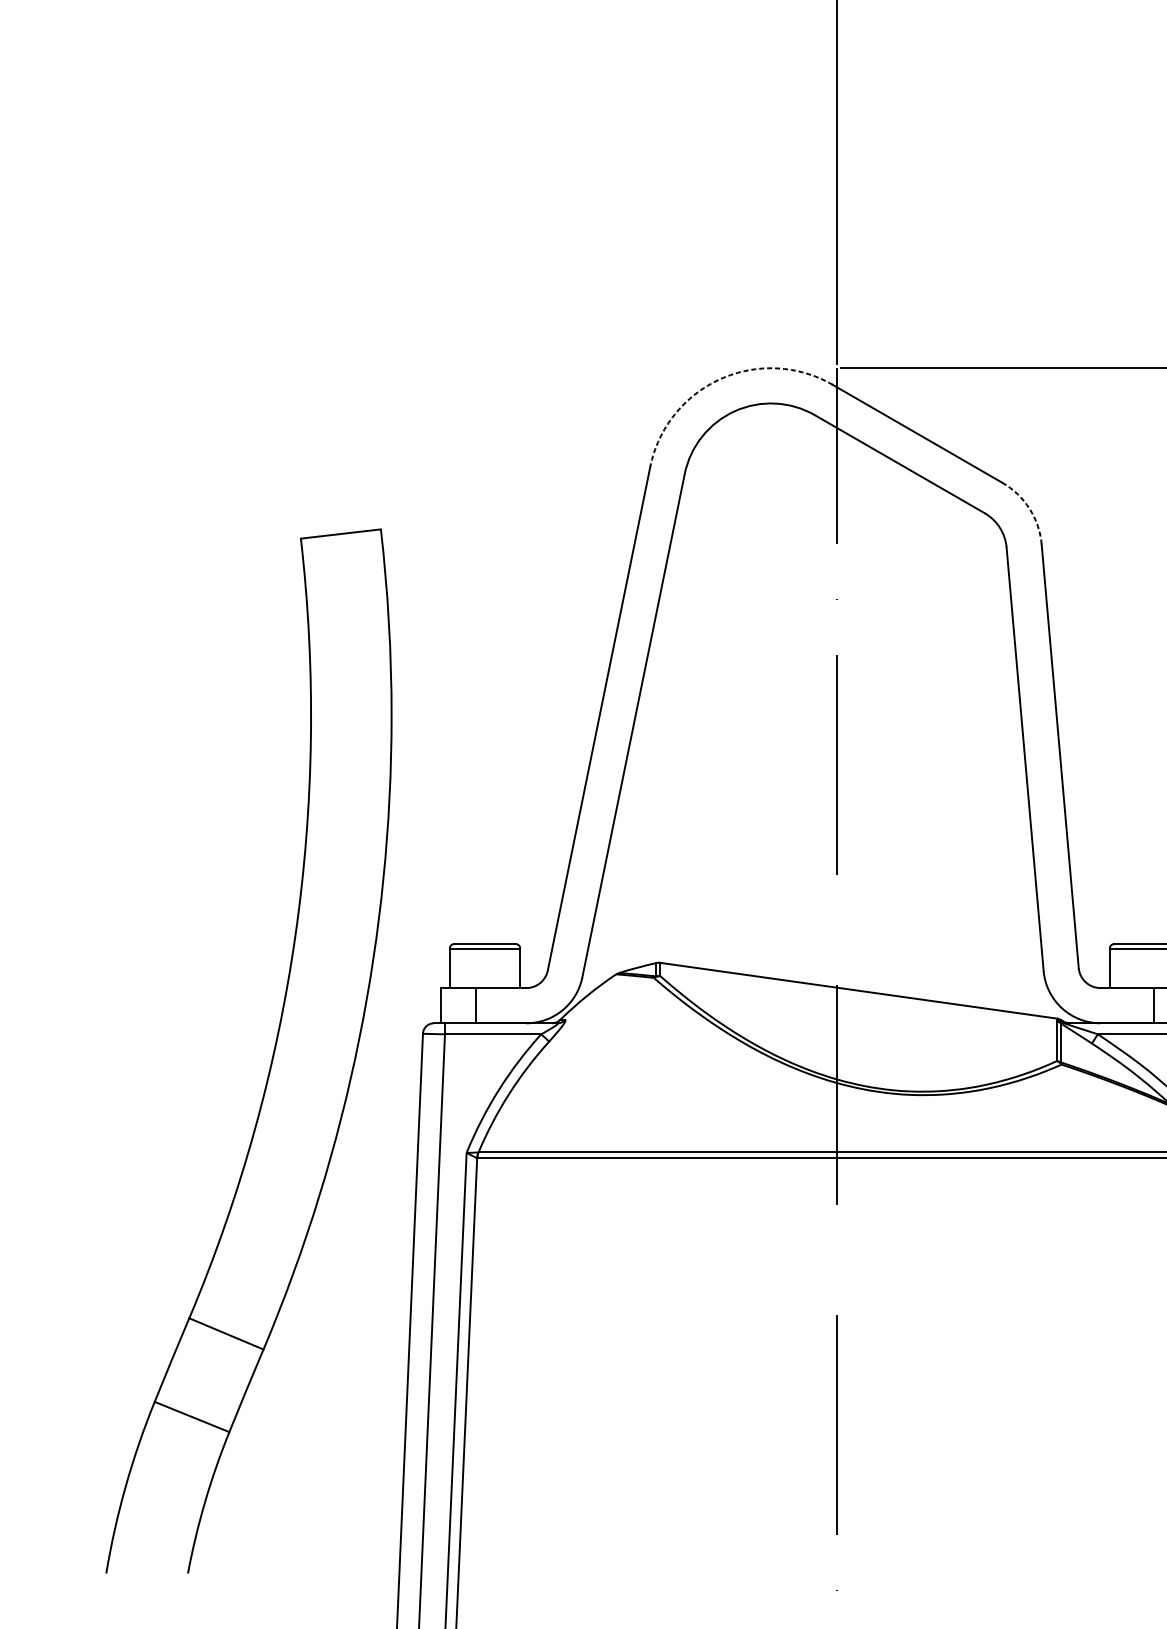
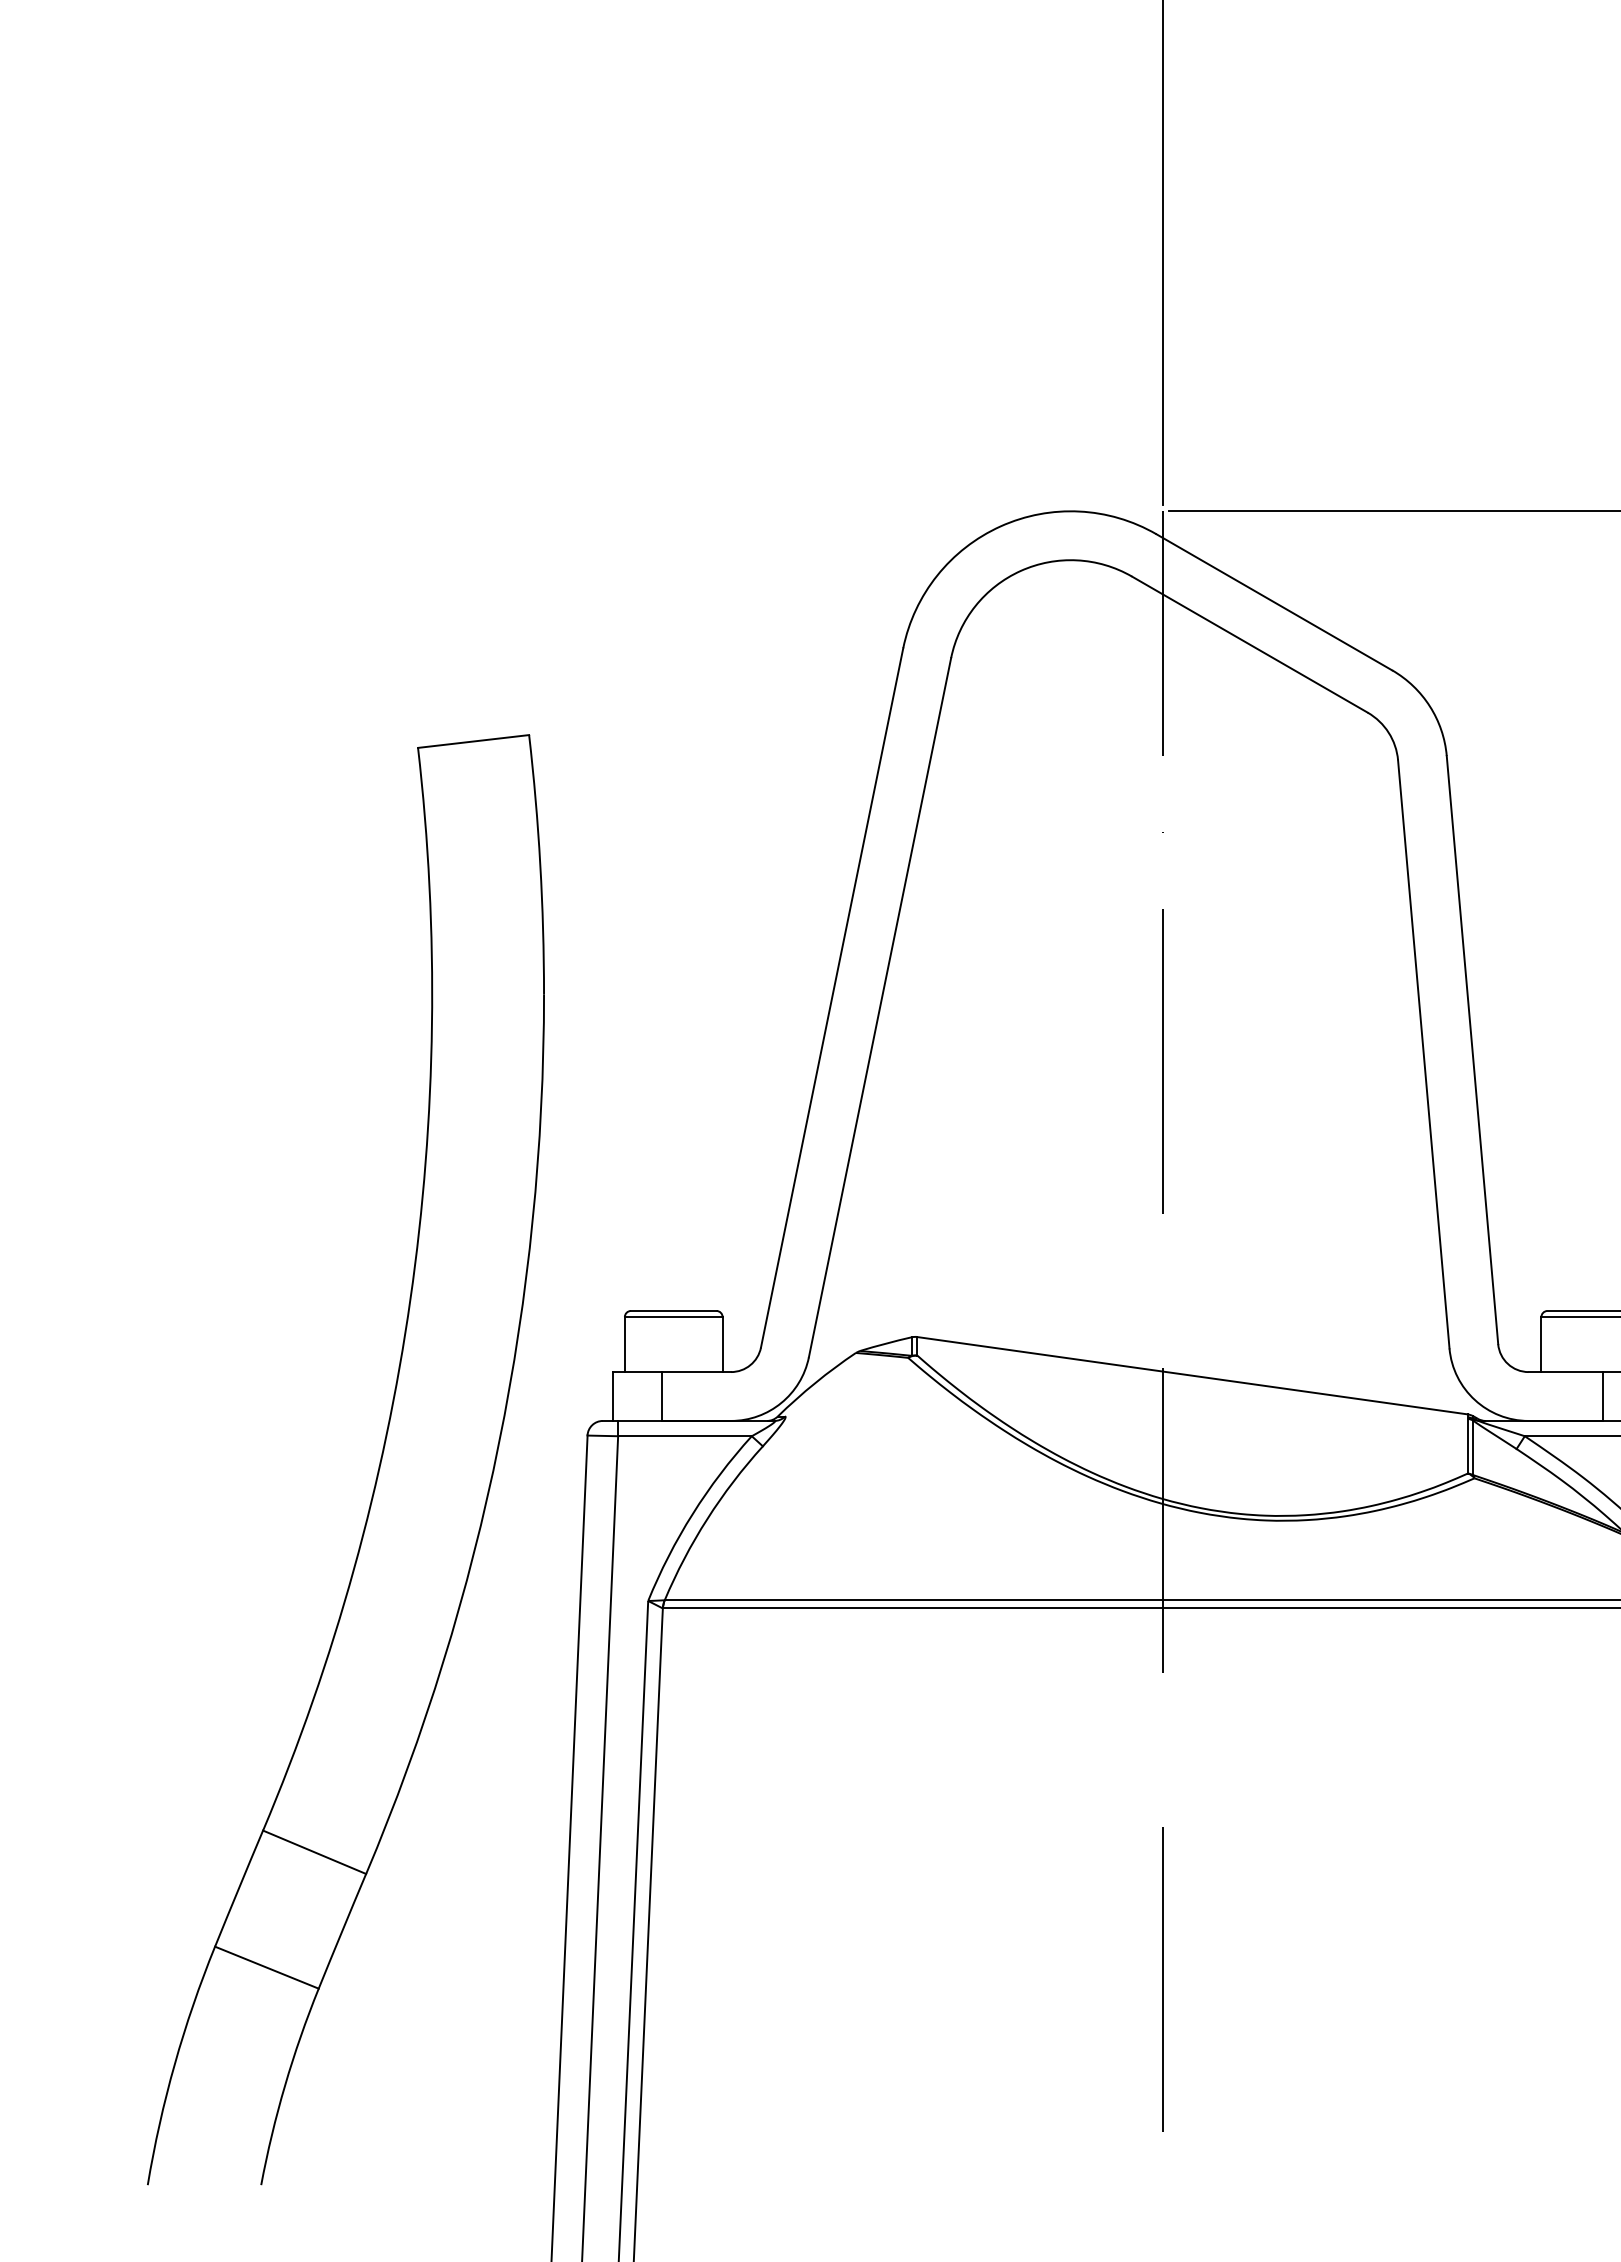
arc: (720, 379) -> (1000, 526), dashed -> solid
arc: (1029, 508) -> (1429, 706), dashed -> solid

